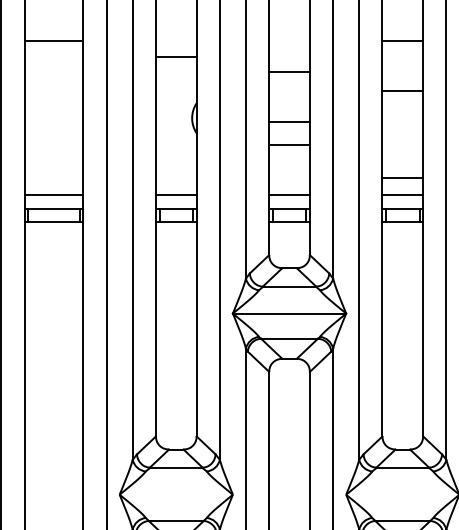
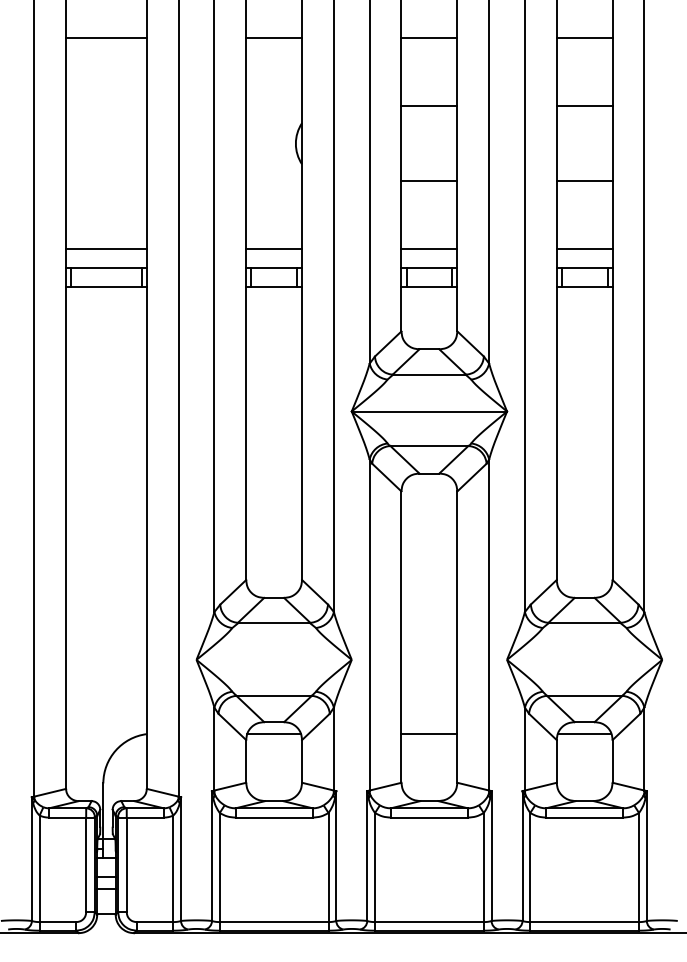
line: (176, 57) -> (274, 38), moved
line: (289, 72) -> (429, 38), moved
line: (289, 122) -> (429, 106), moved
line: (402, 177) -> (584, 181), moved

